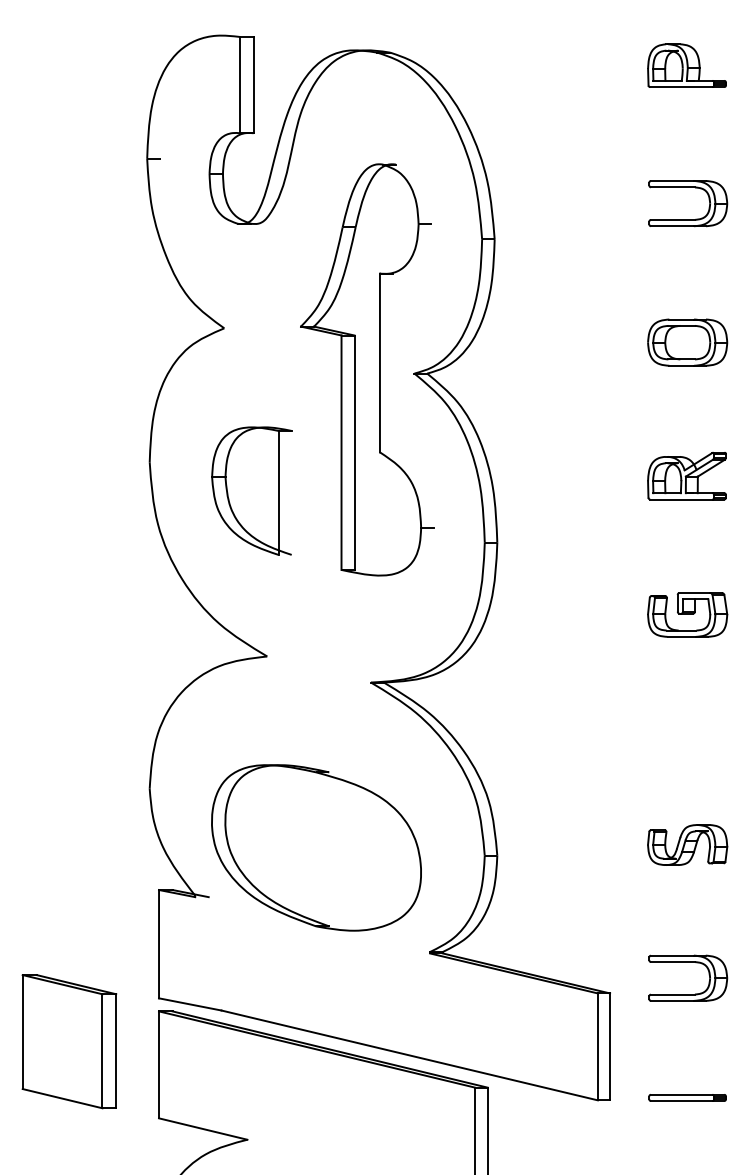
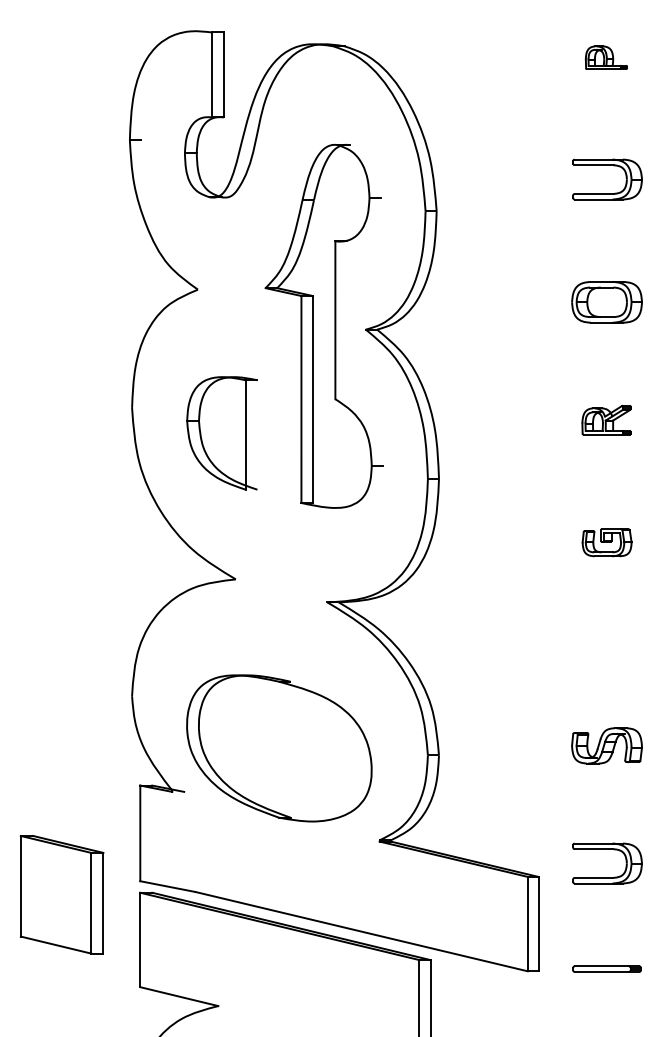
part: (686, 65) -> (606, 57), size x0.6
part: (686, 476) -> (606, 420), size x0.7
part: (687, 614) -> (606, 542), size x0.7
part: (69, 1041) -> (62, 894), moved

